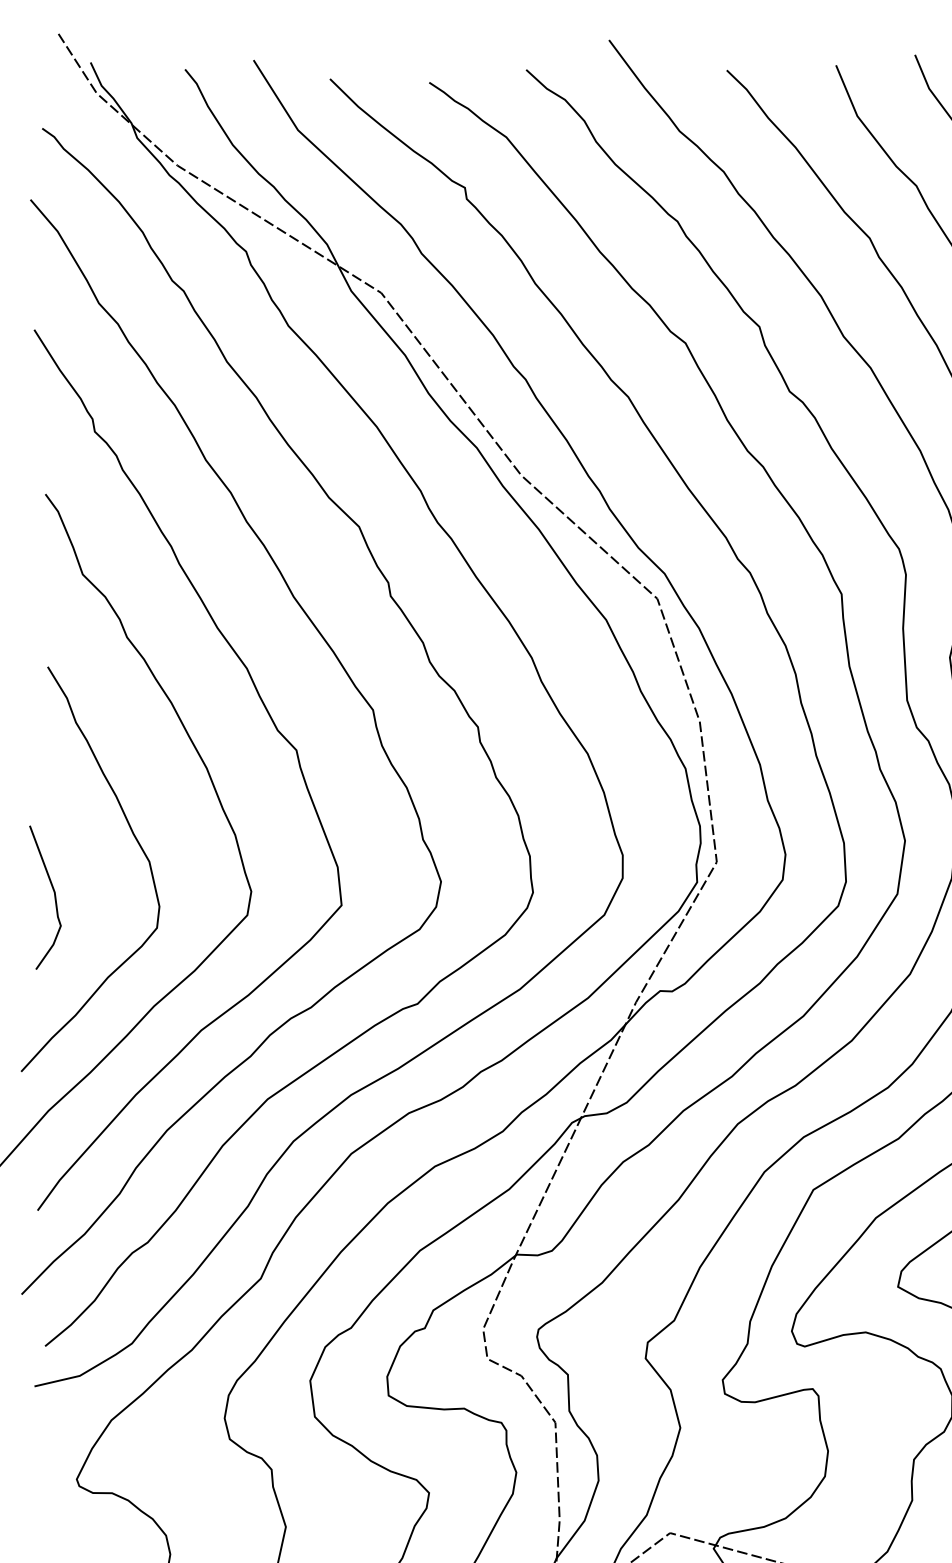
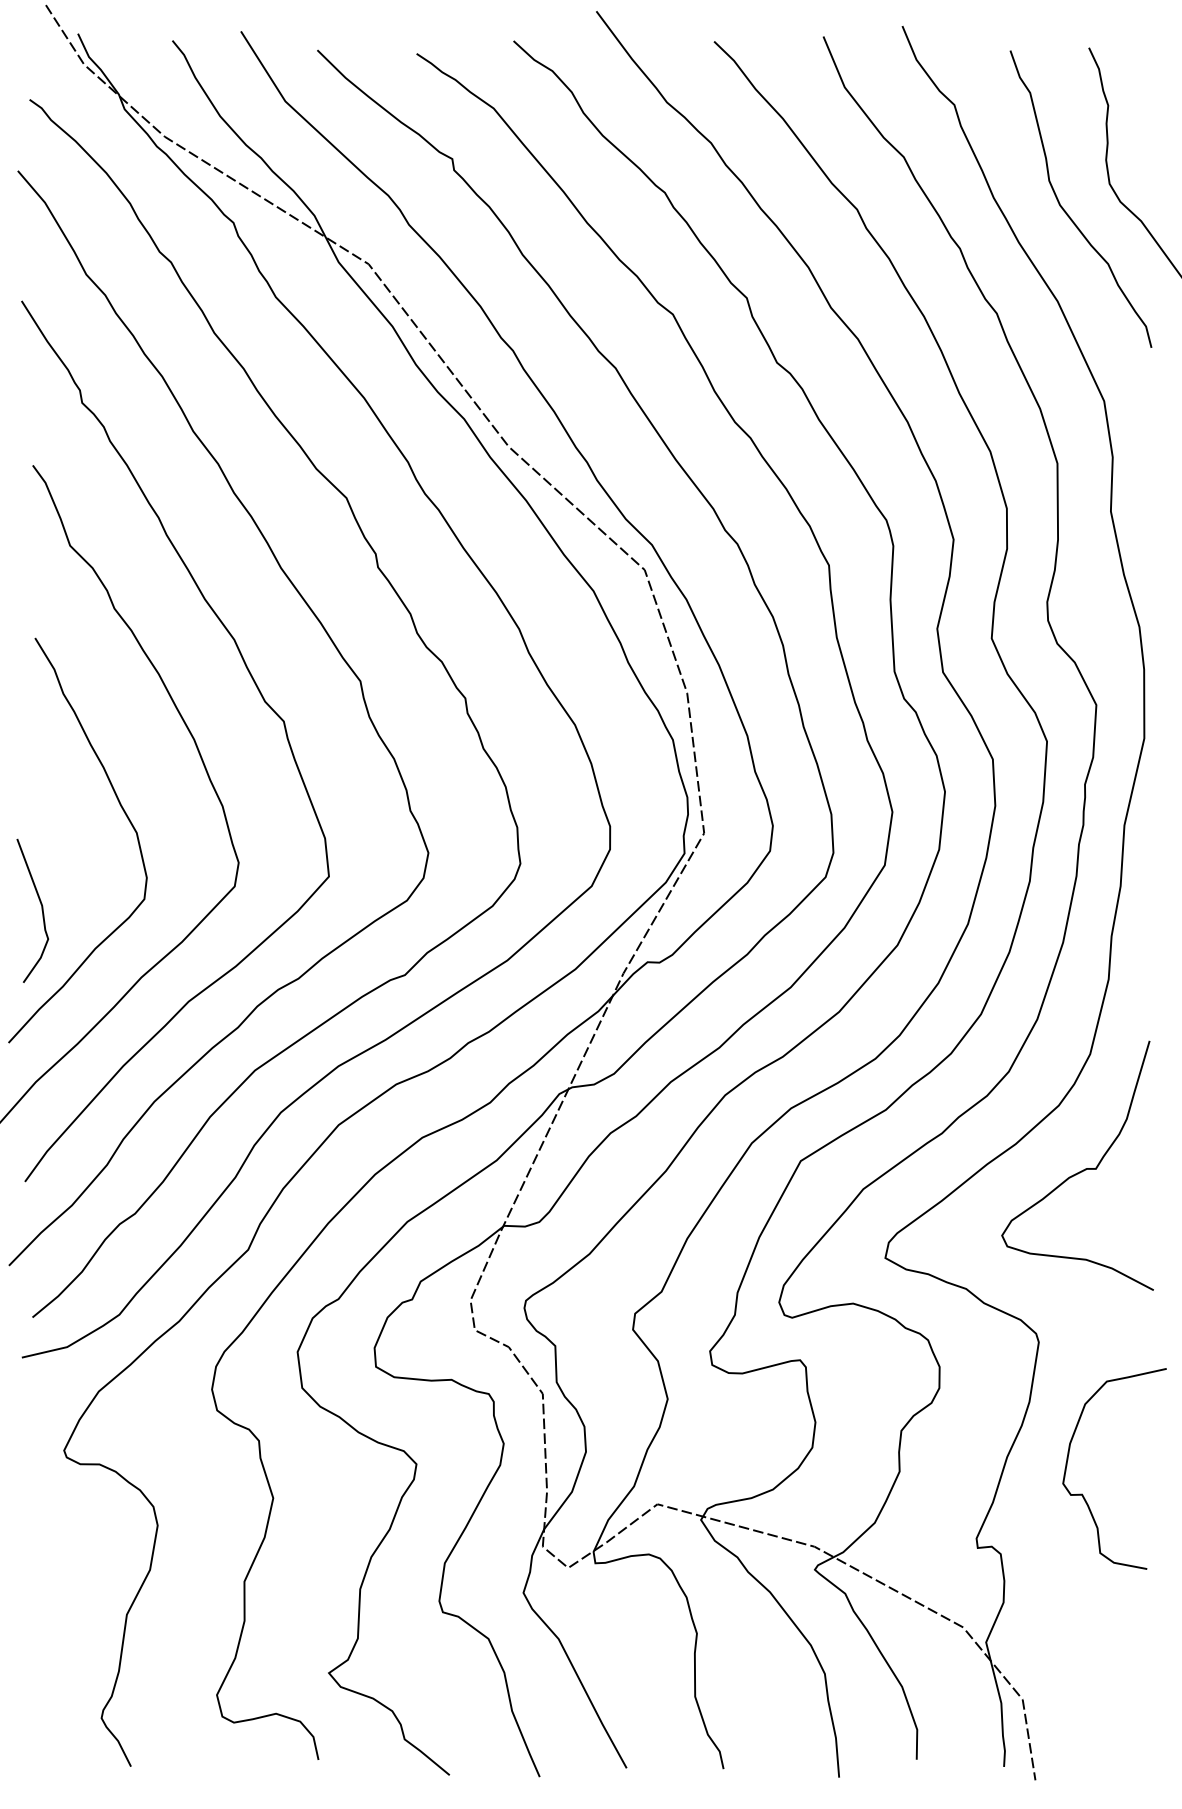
curve: (54, 897) -> (41, 910), moved

